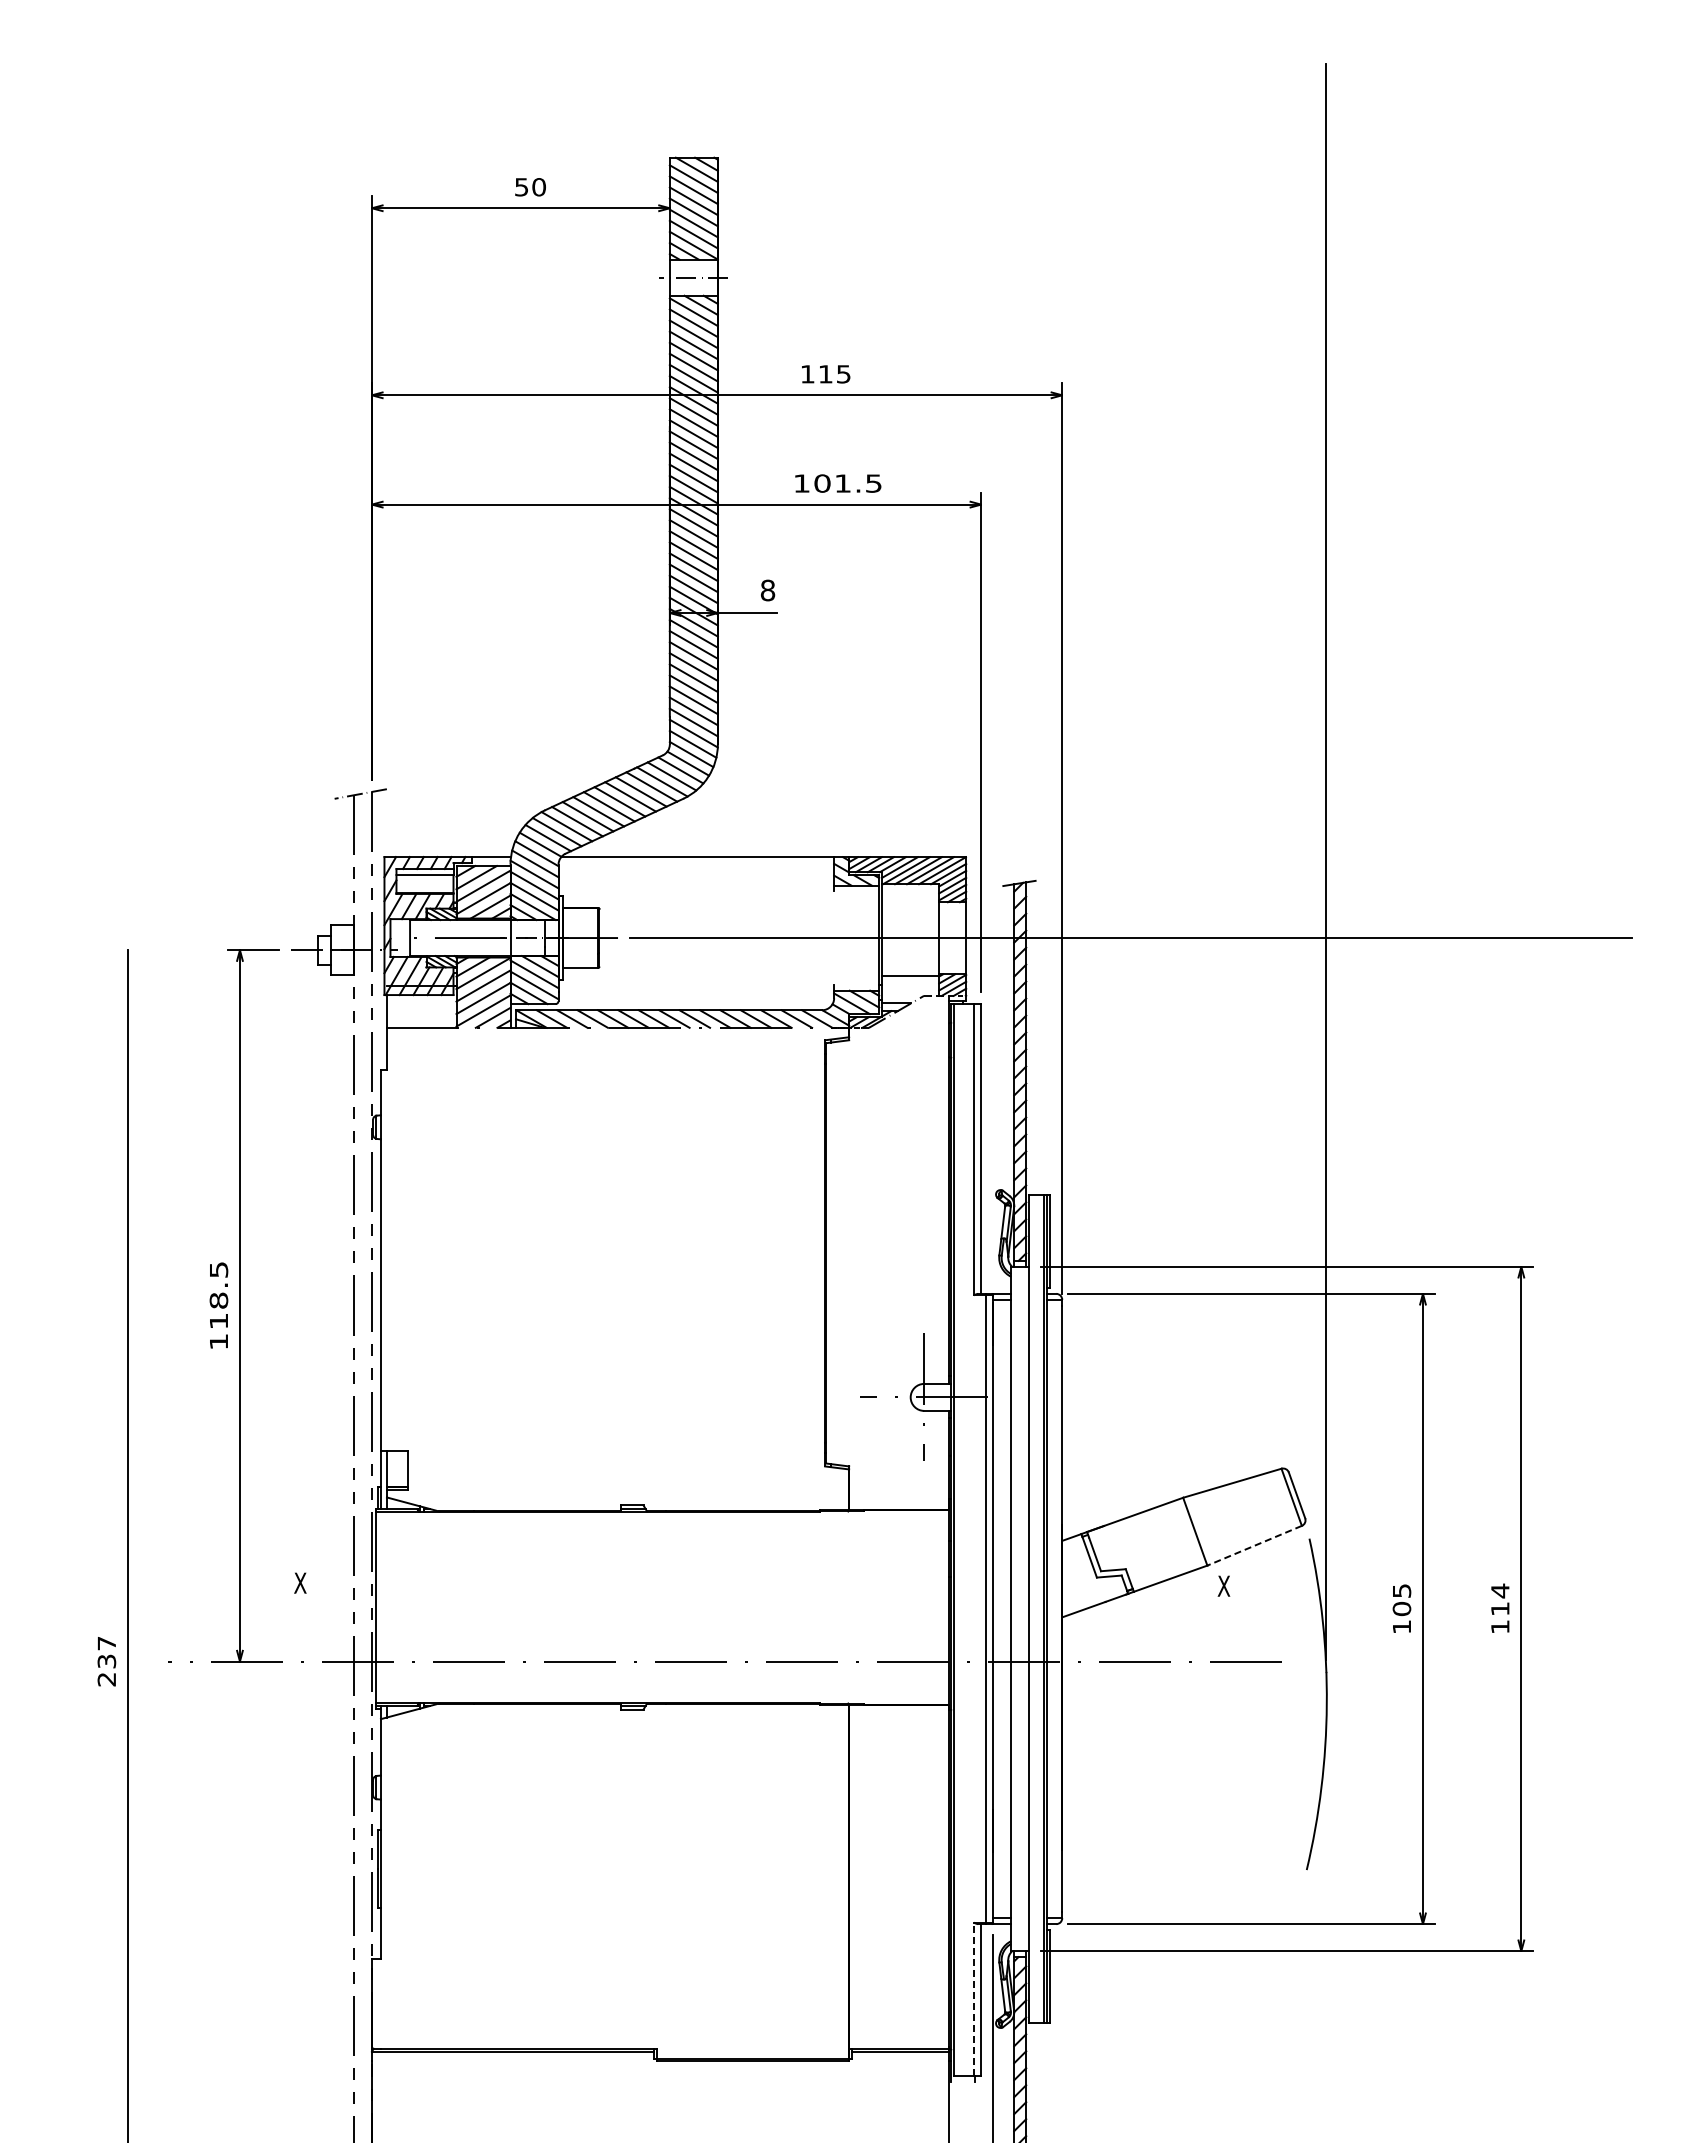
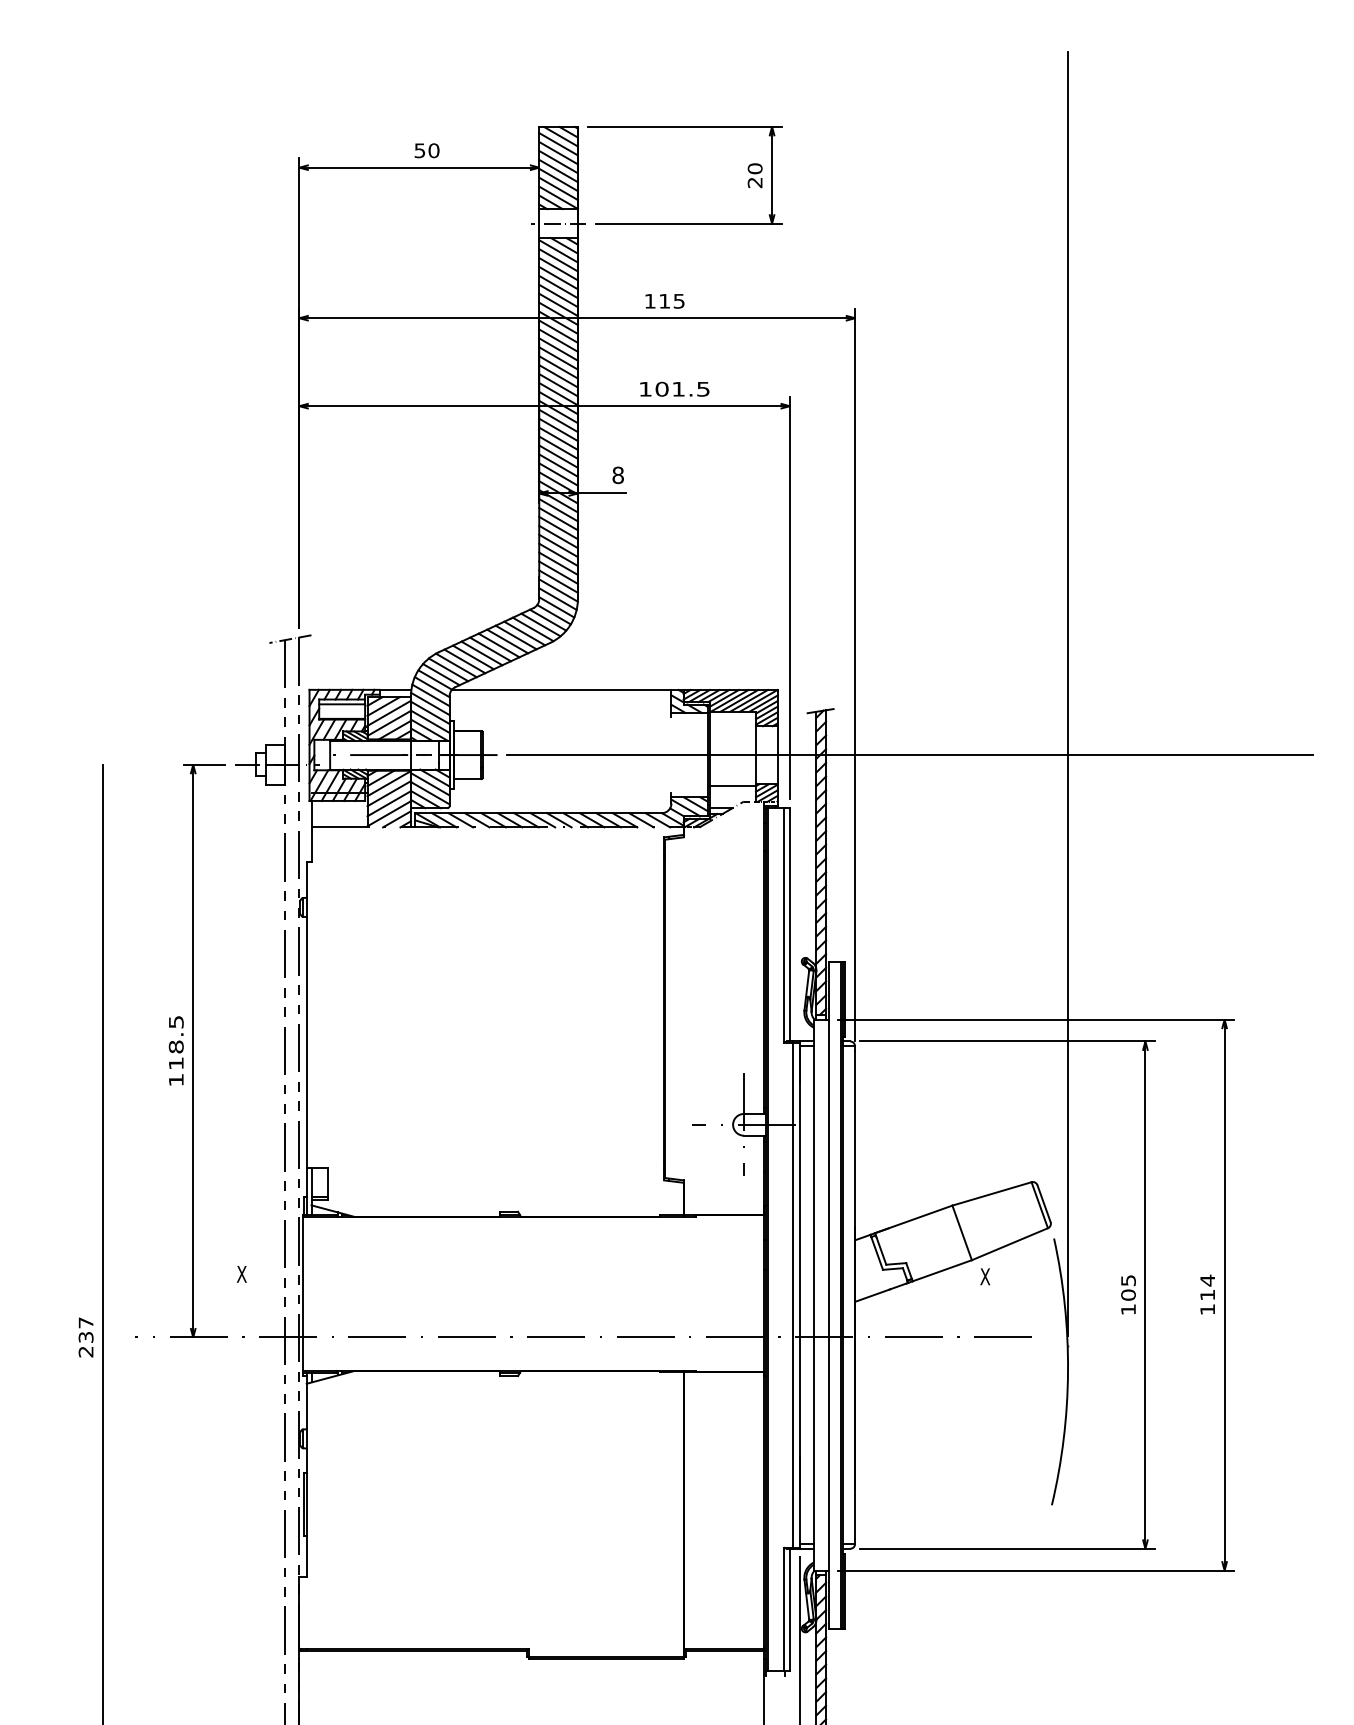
part: (850, 158) -> (684, 127), added
line: (1254, 1545) -> (1009, 1244), dashed -> solid
line: (973, 1999) -> (783, 1609), dashed -> solid

